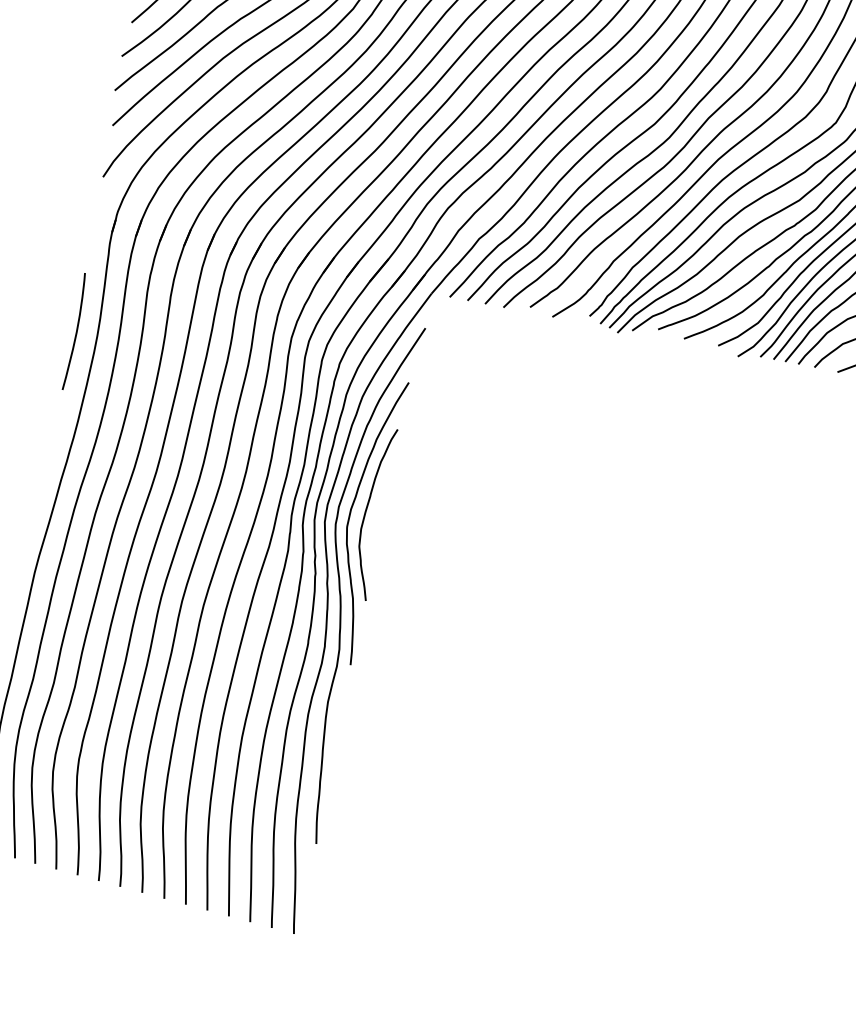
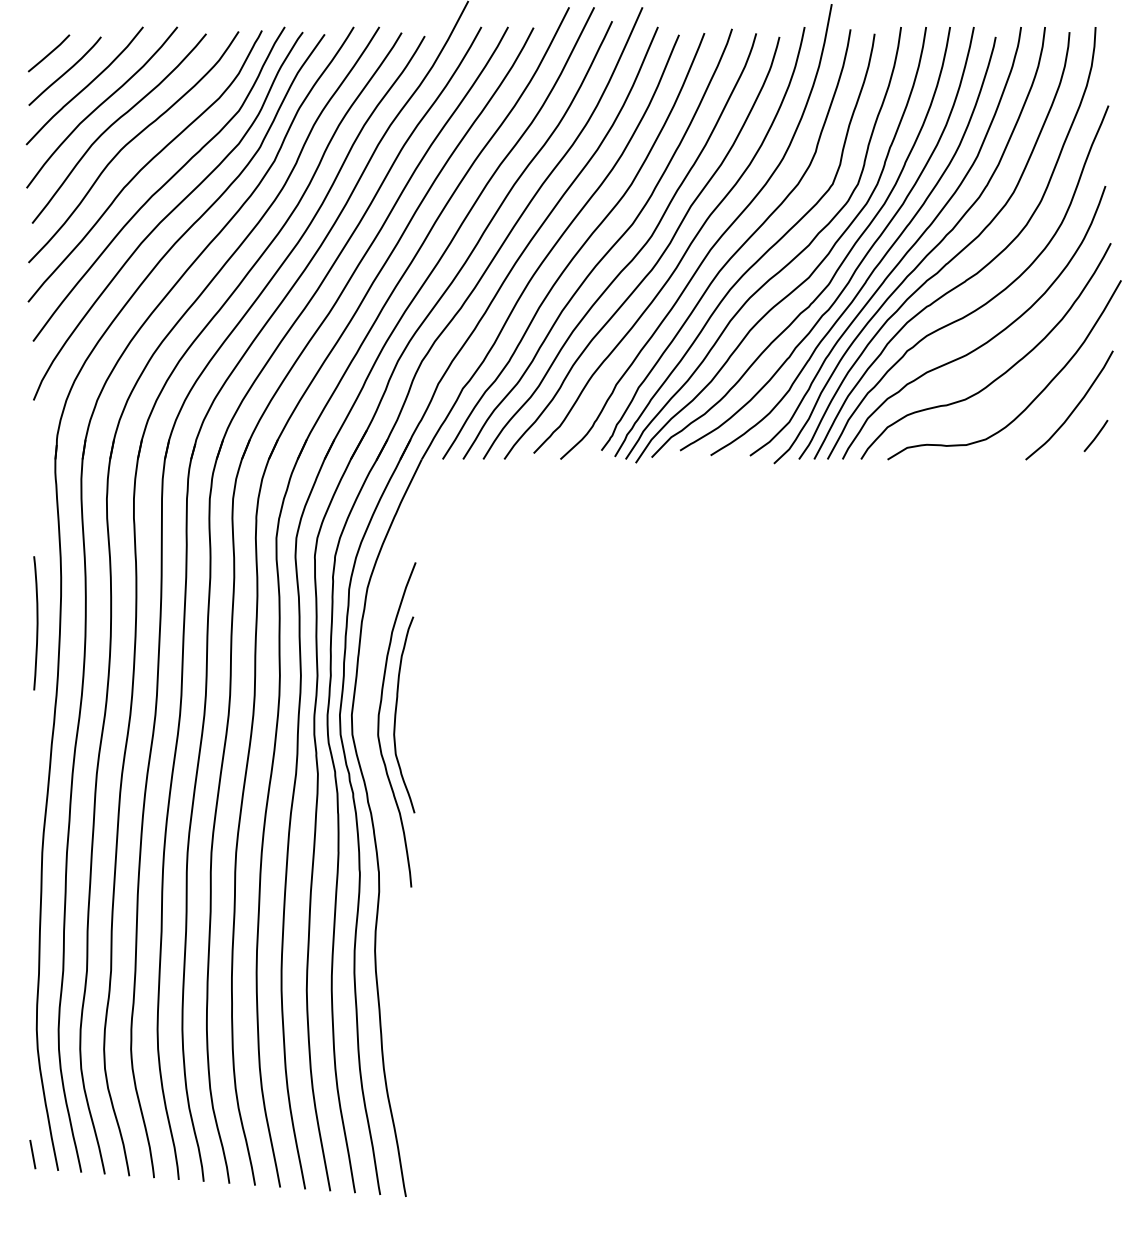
curve: (75, 332) -> (36, 623), moved
curve: (340, 581) -> (382, 797), removed

